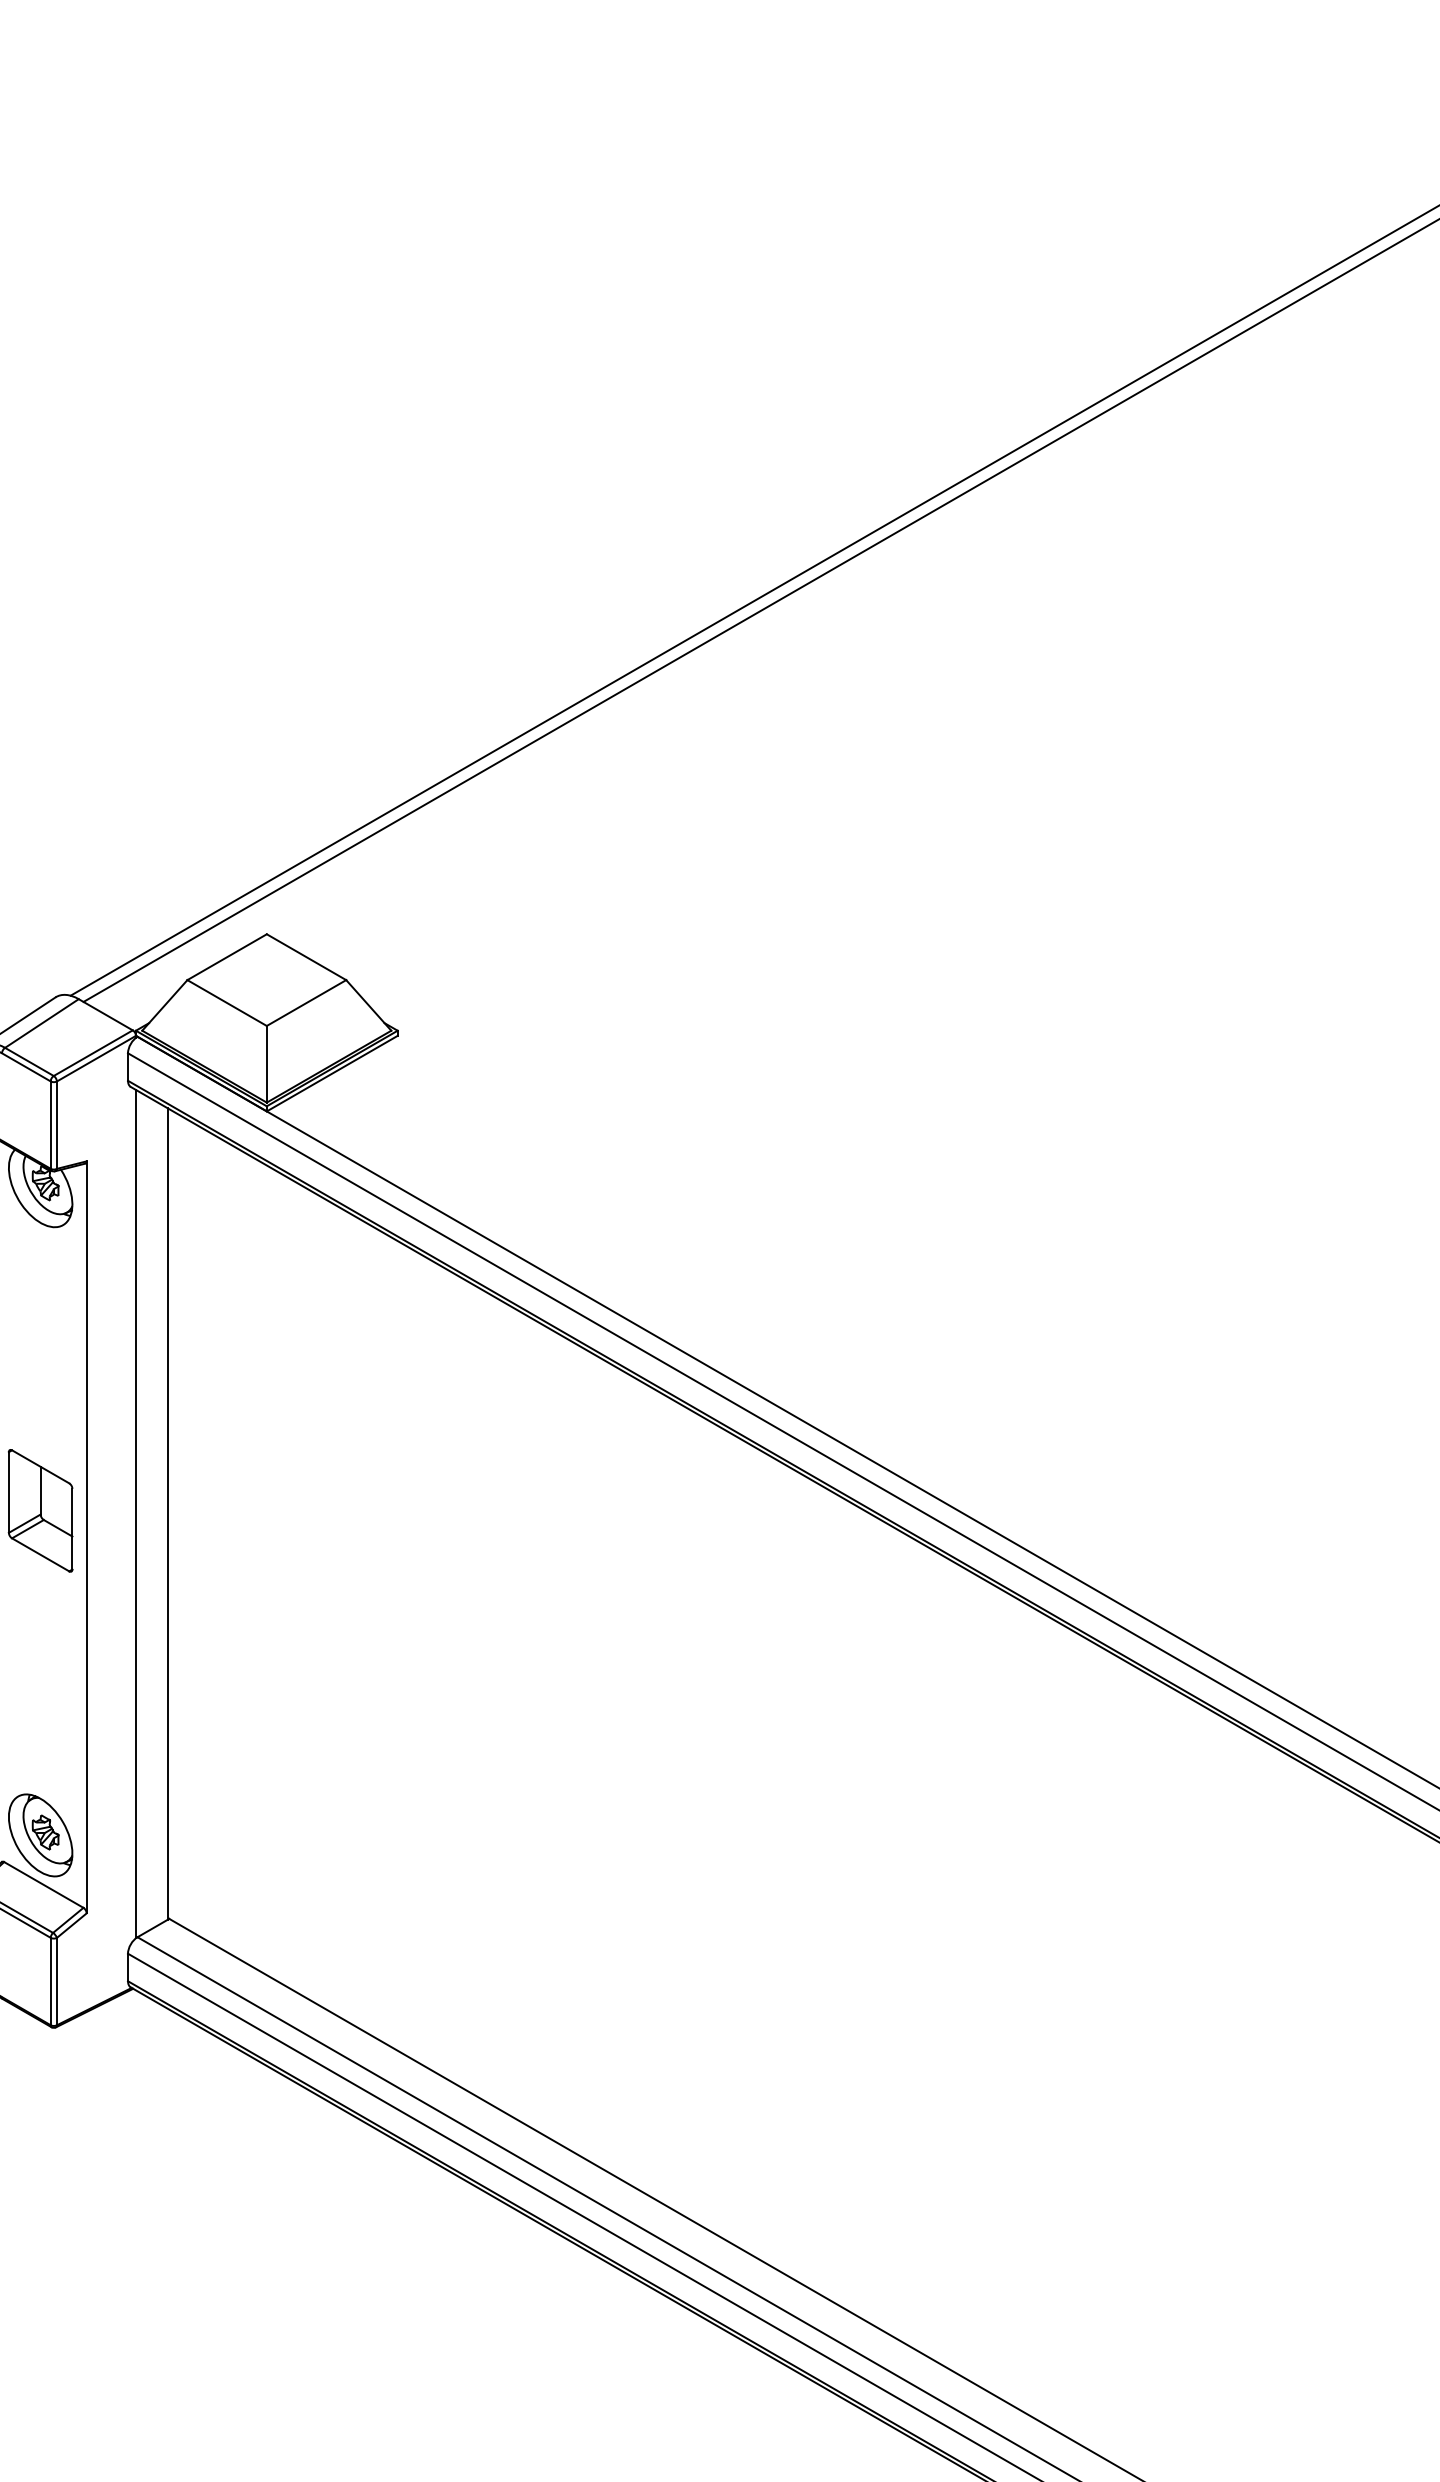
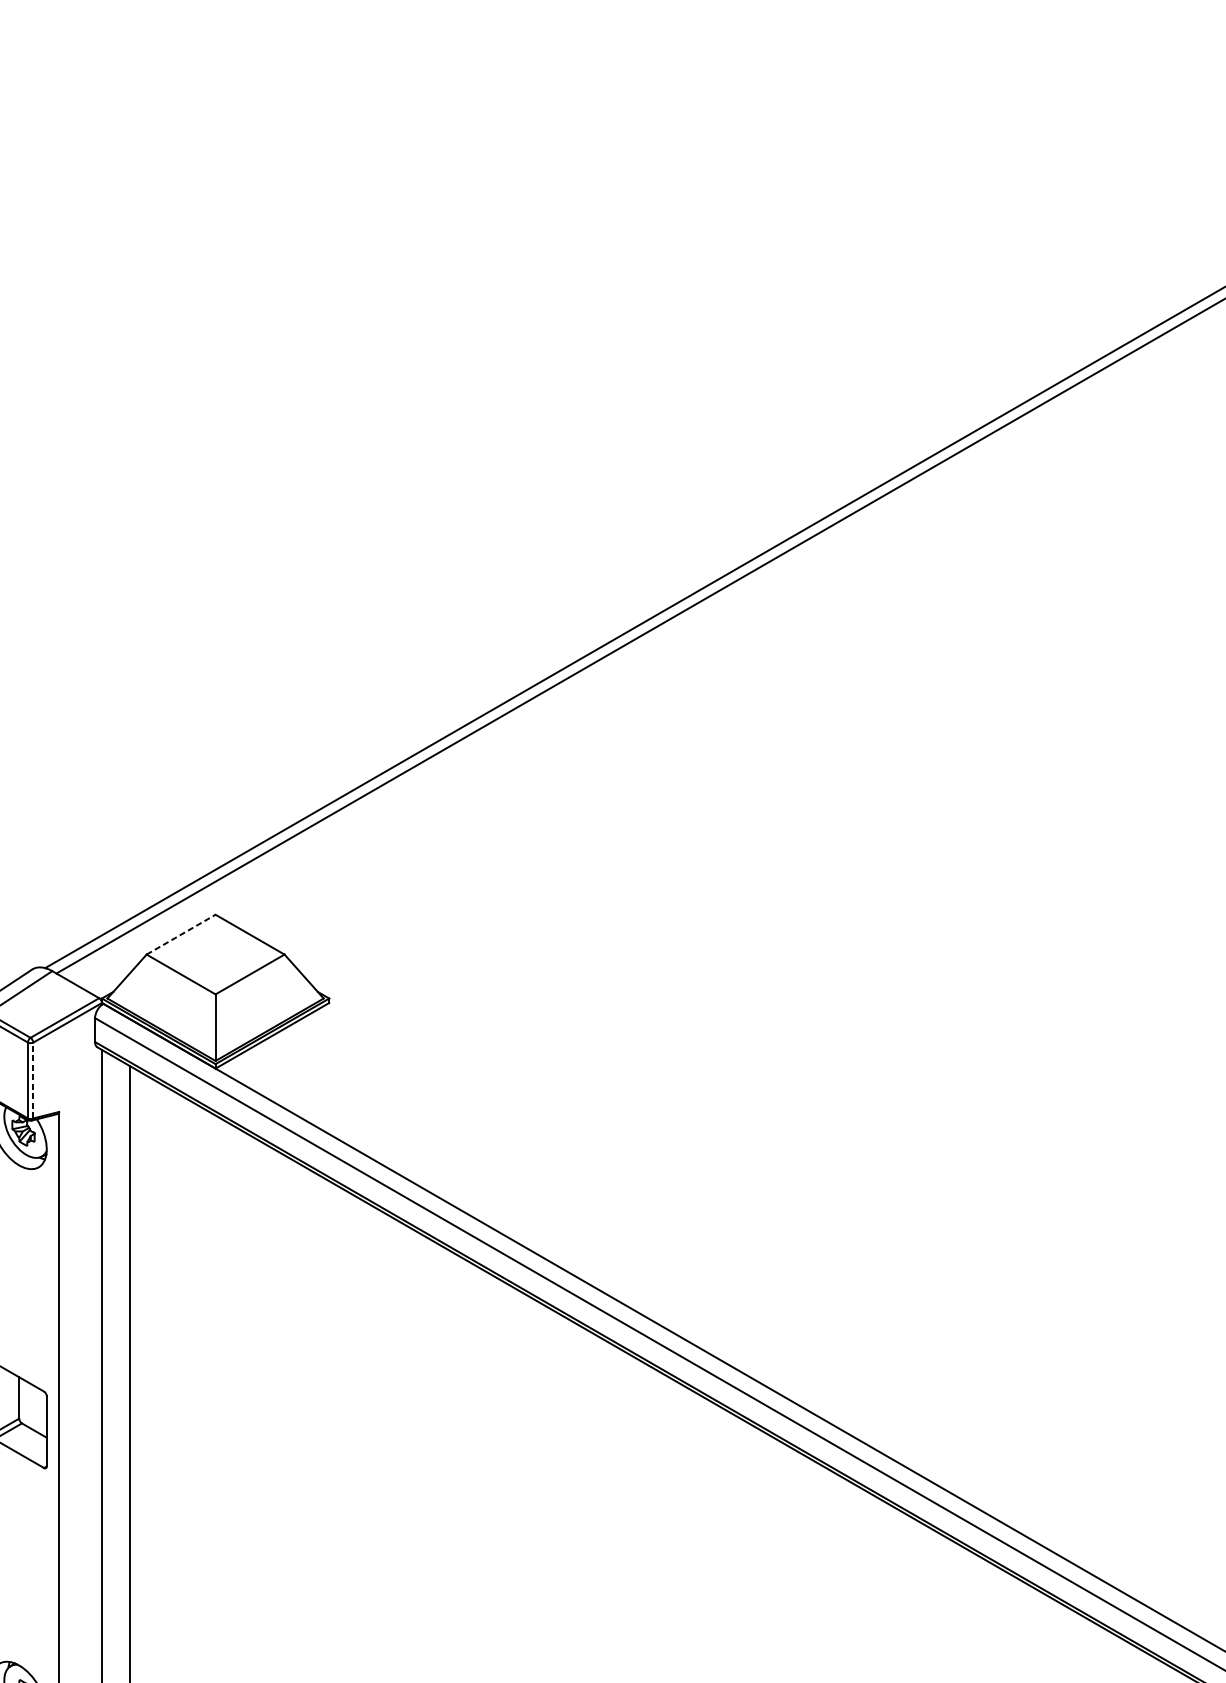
line: (227, 957) -> (181, 934), solid -> dashed
line: (56, 1125) -> (32, 1080), solid -> dashed

